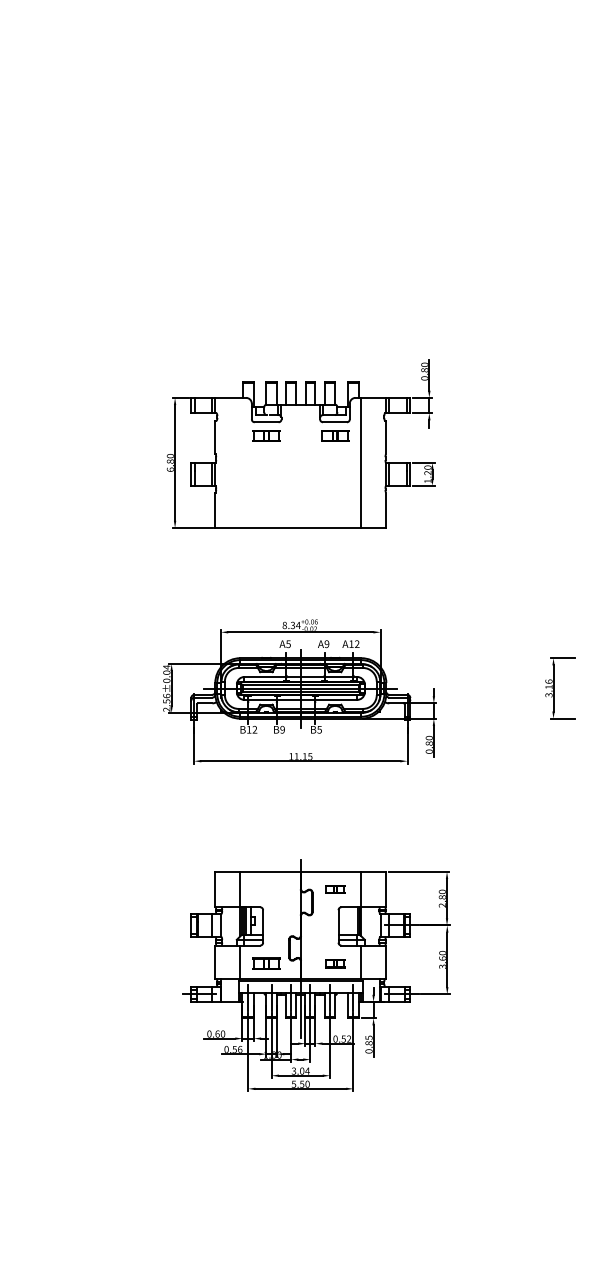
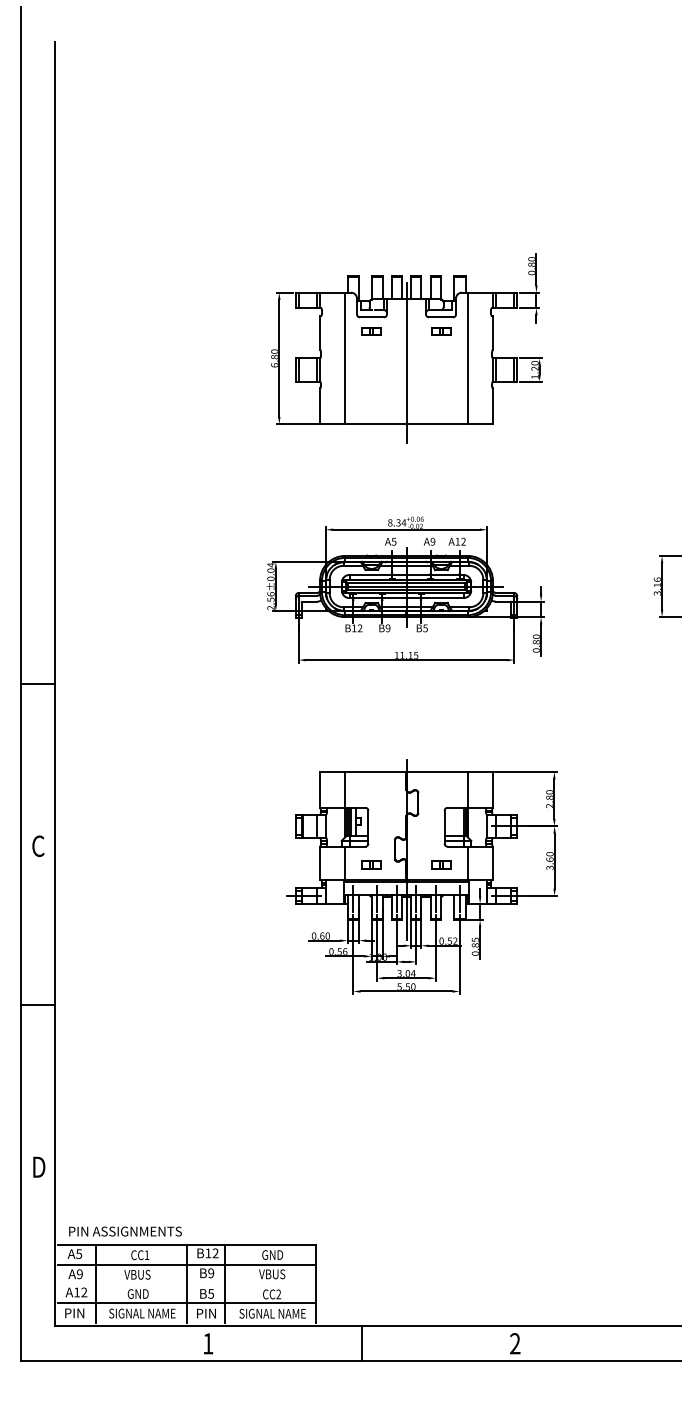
part: (266, 436) -> (371, 331), size x0.71
part: (335, 436) -> (441, 331), size x0.71
line: (240, 462) -> (345, 358), added
line: (300, 466) -> (406, 362), added
part: (335, 889) -> (441, 789), removed
part: (266, 963) -> (371, 864), size x0.71

